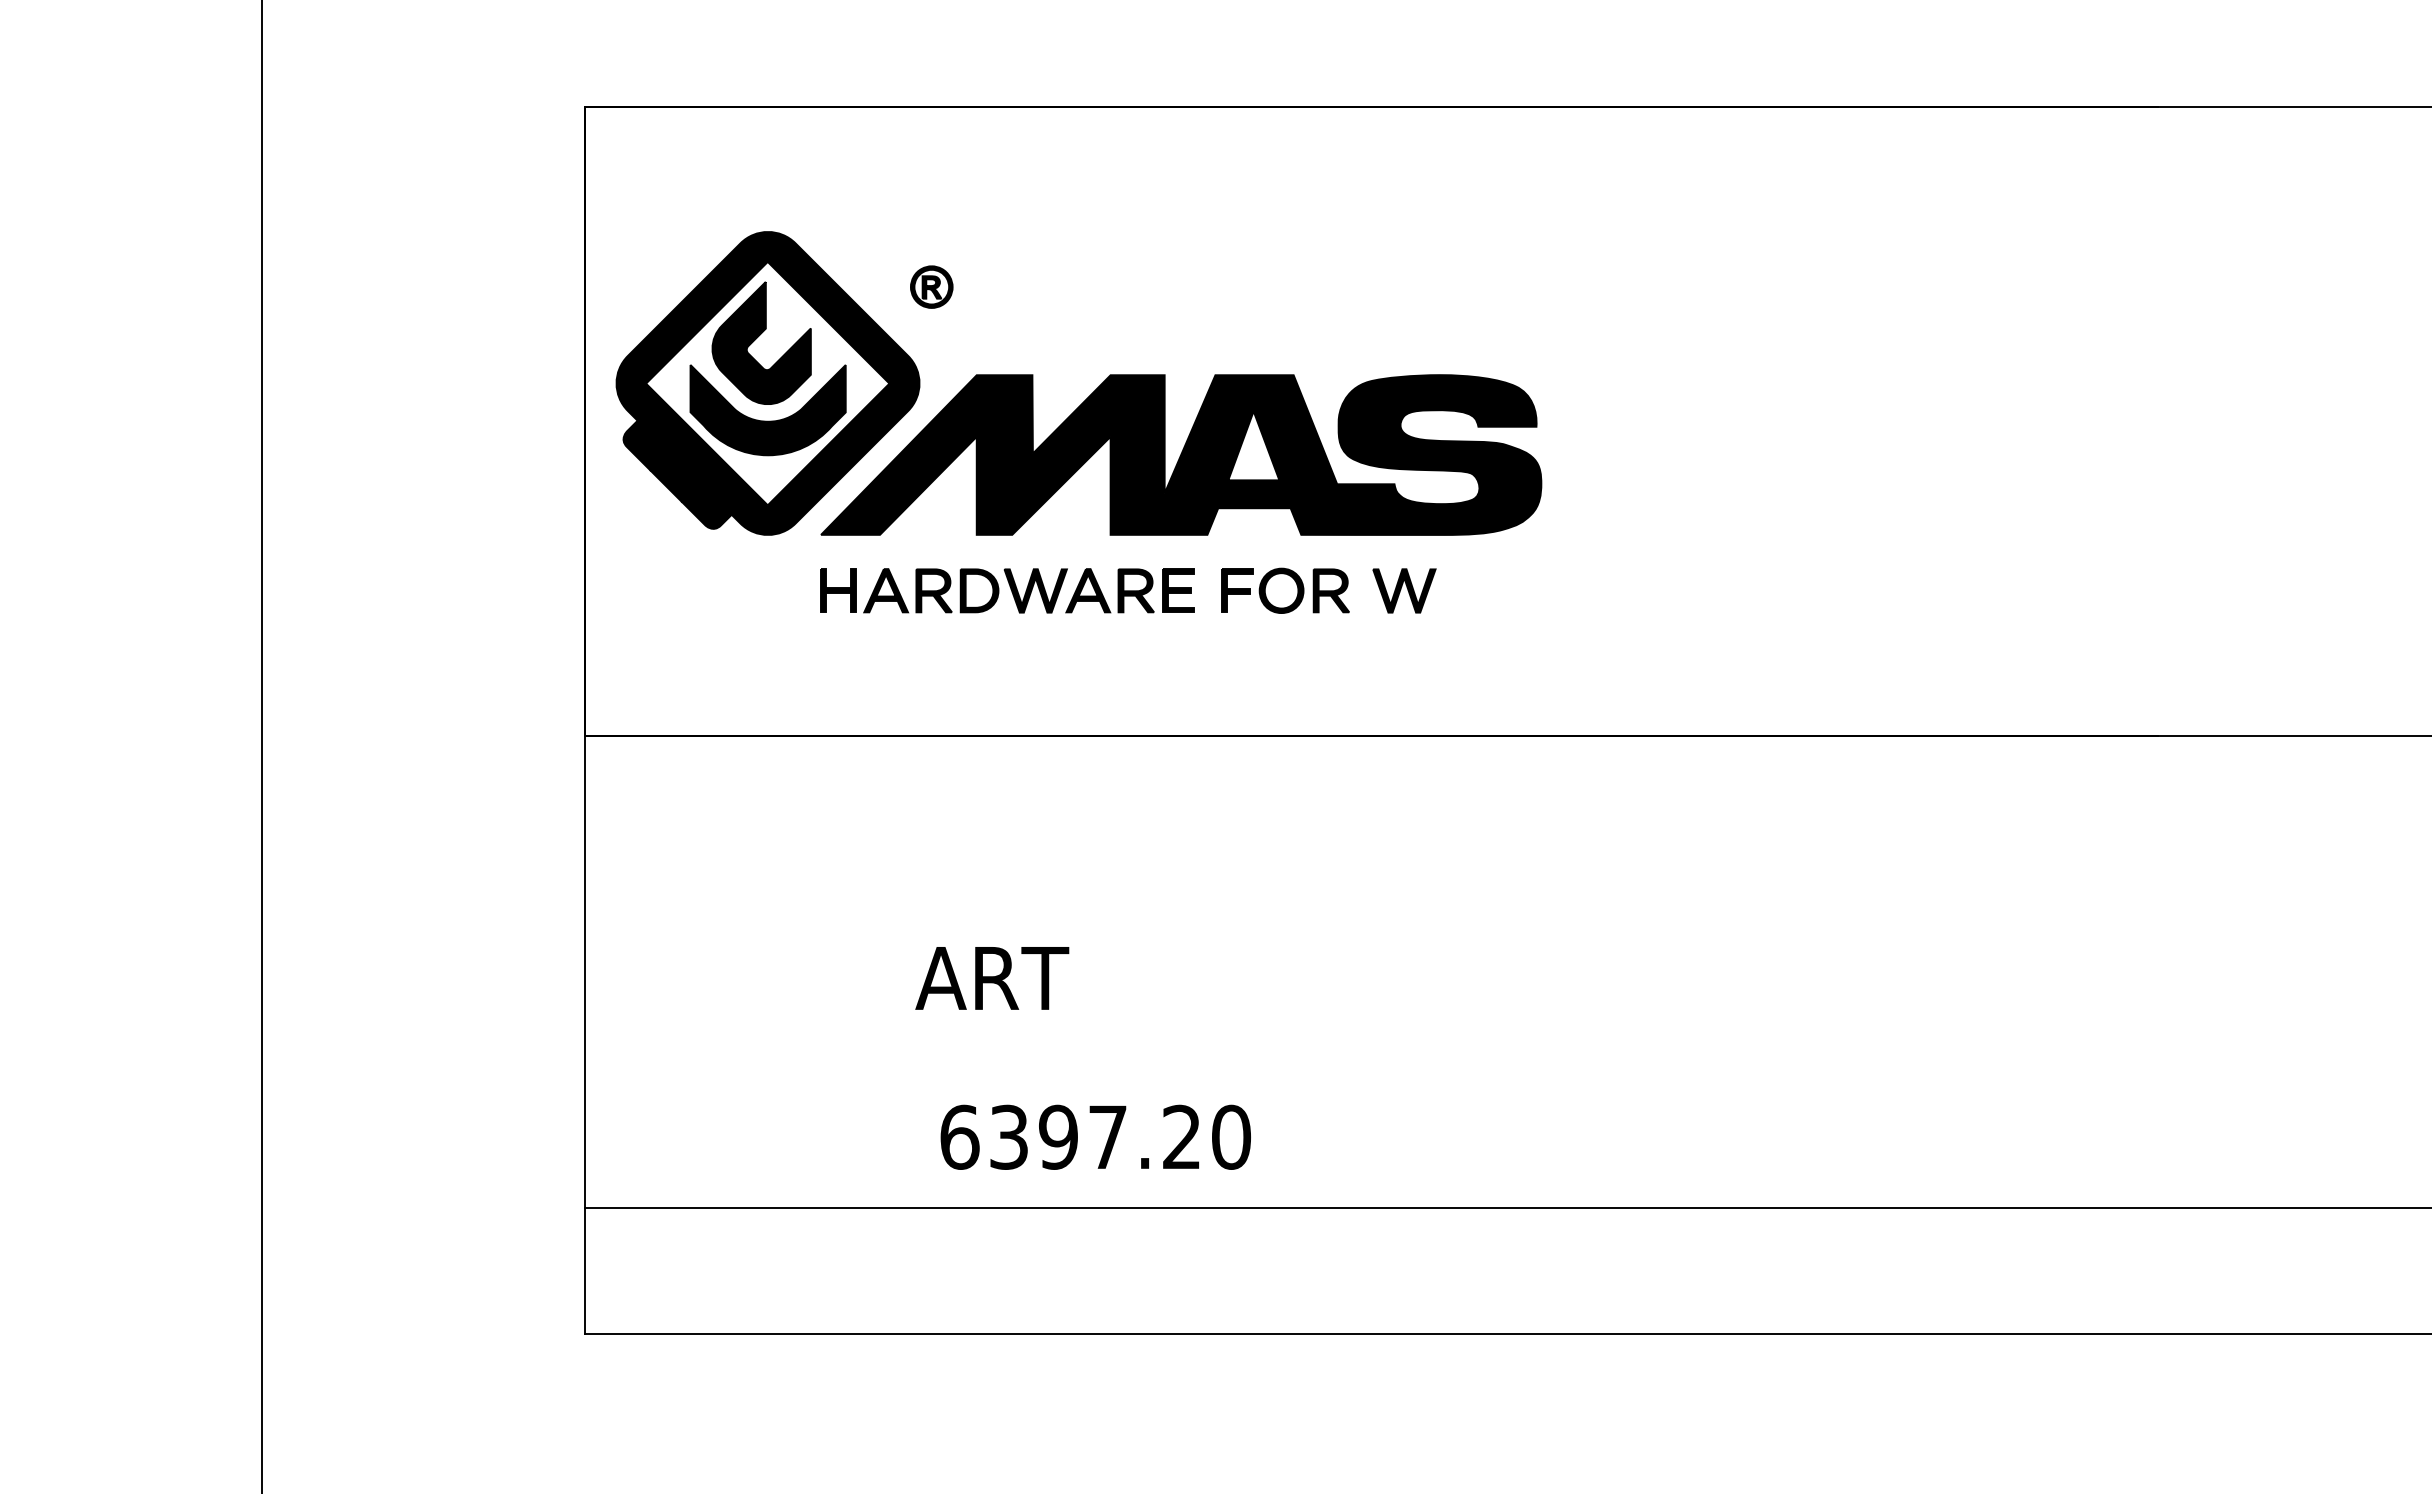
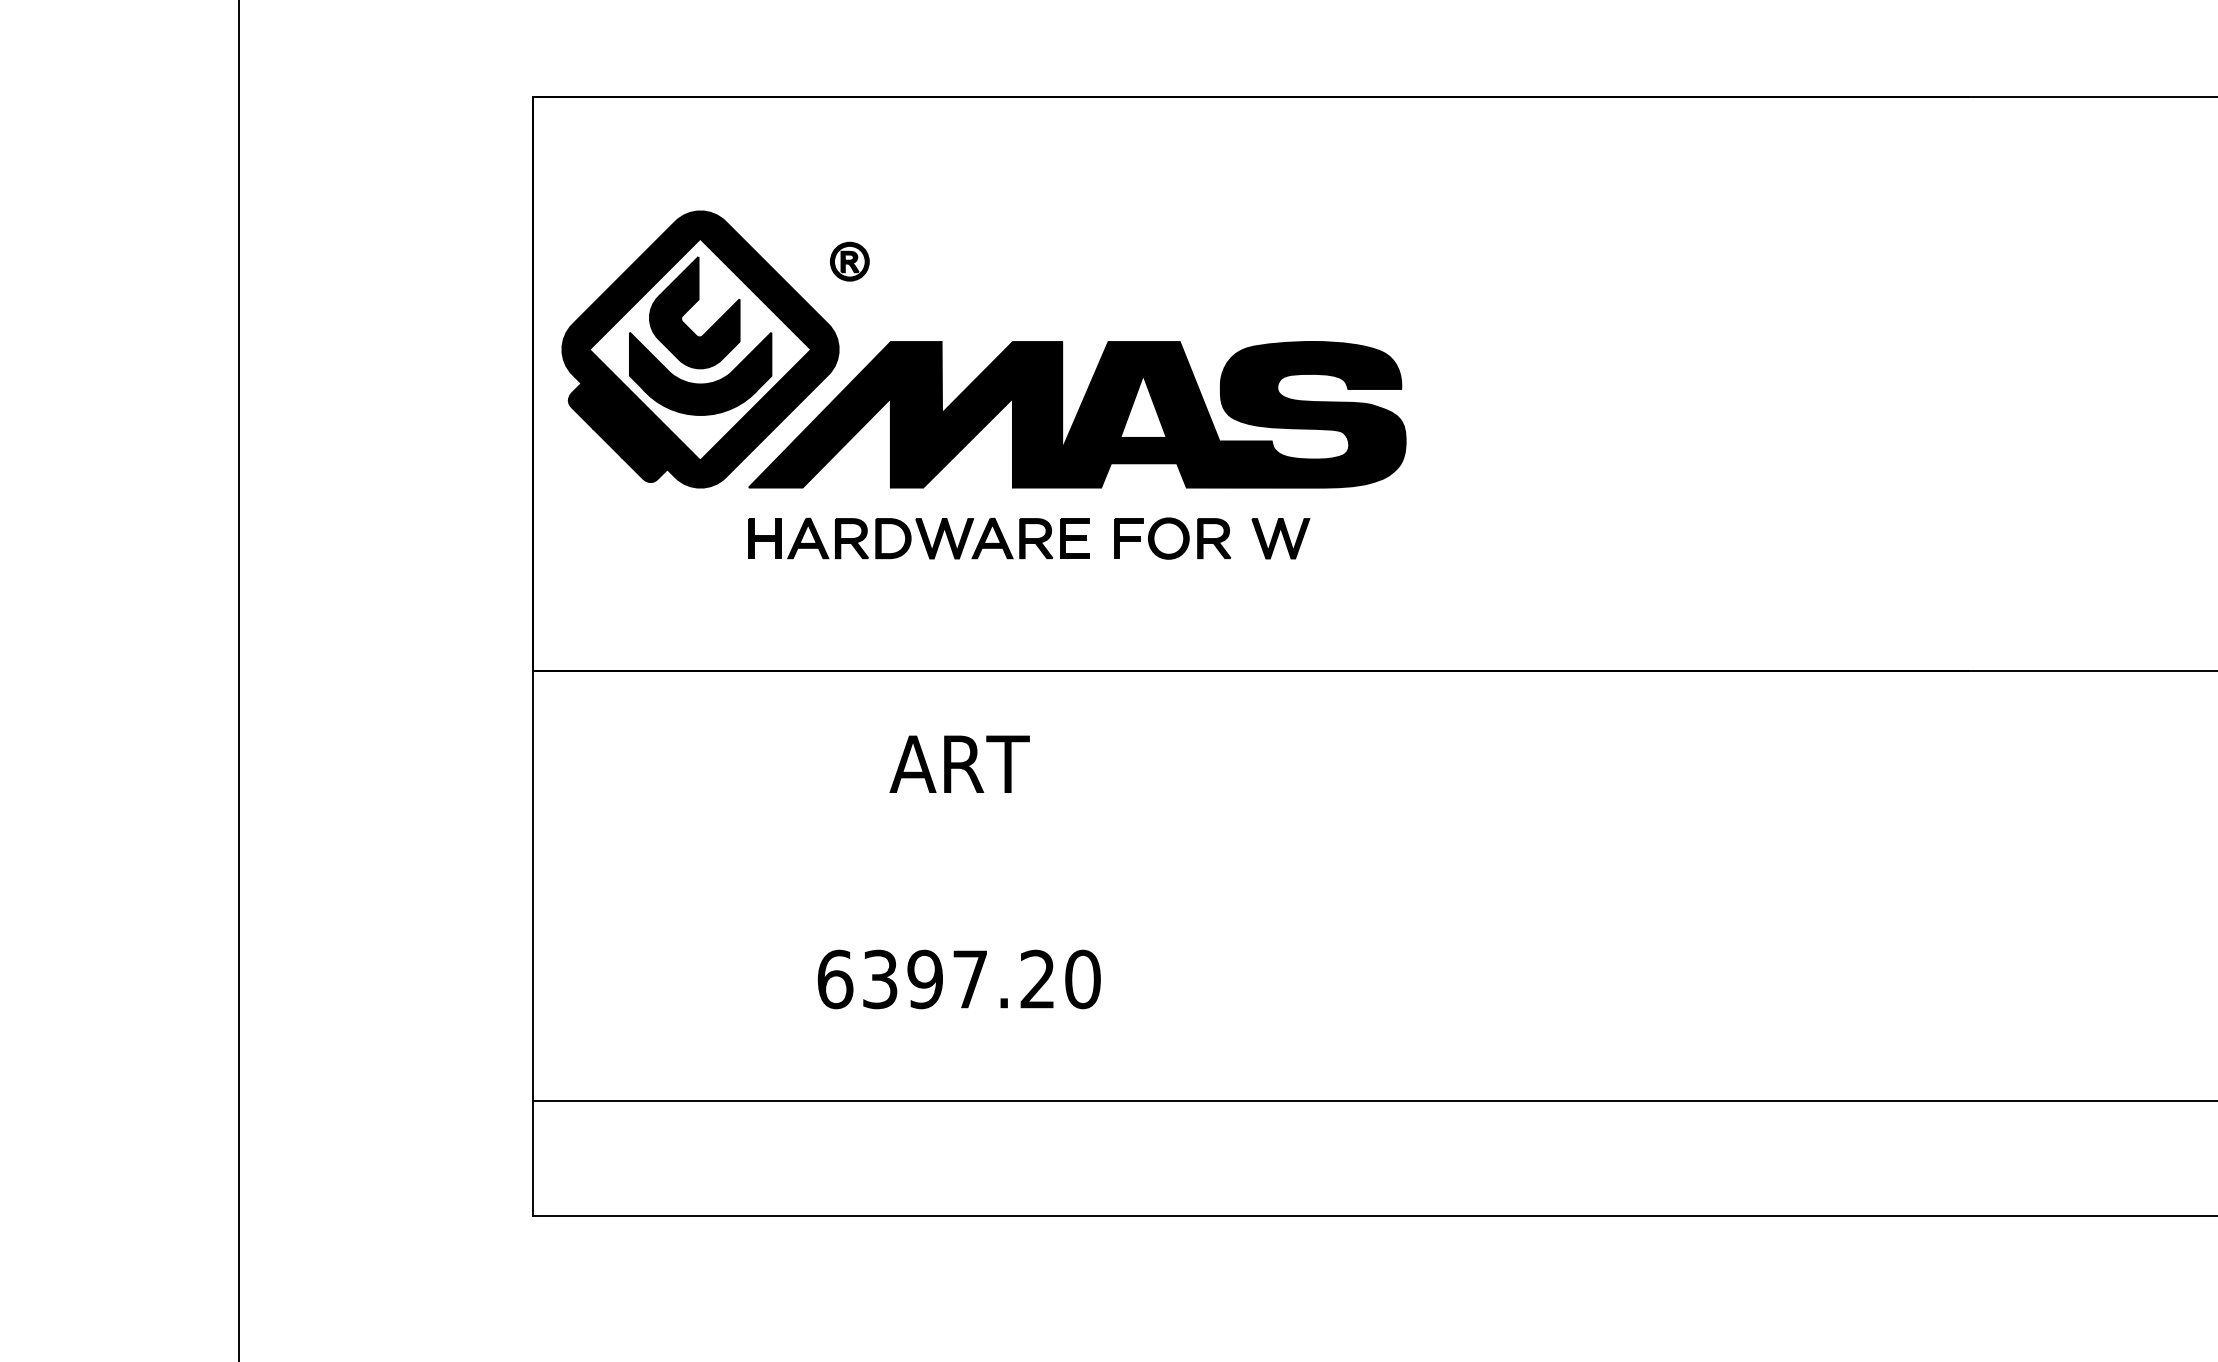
text: (992, 978) -> (959, 764), moved
text: (1095, 1136) -> (959, 978), moved

